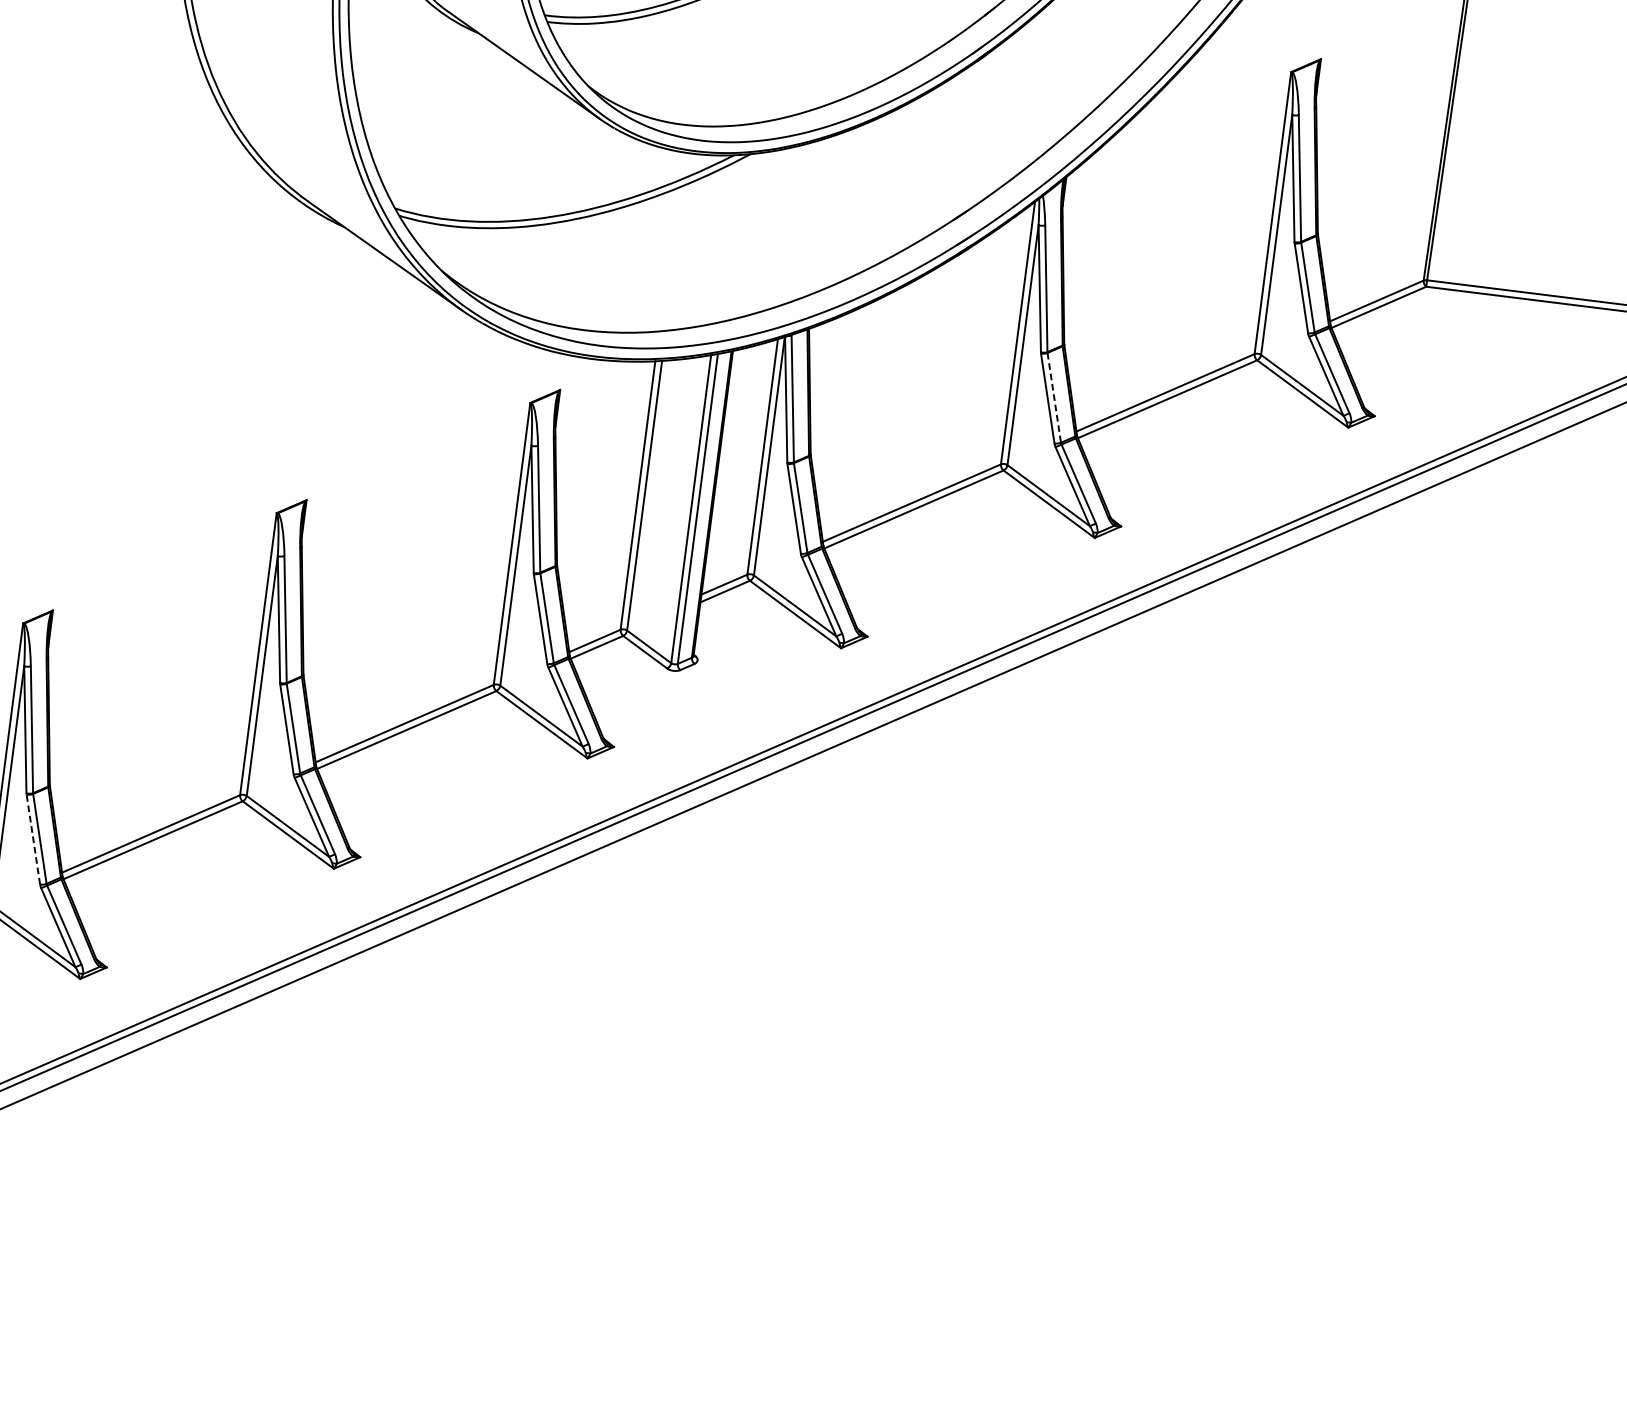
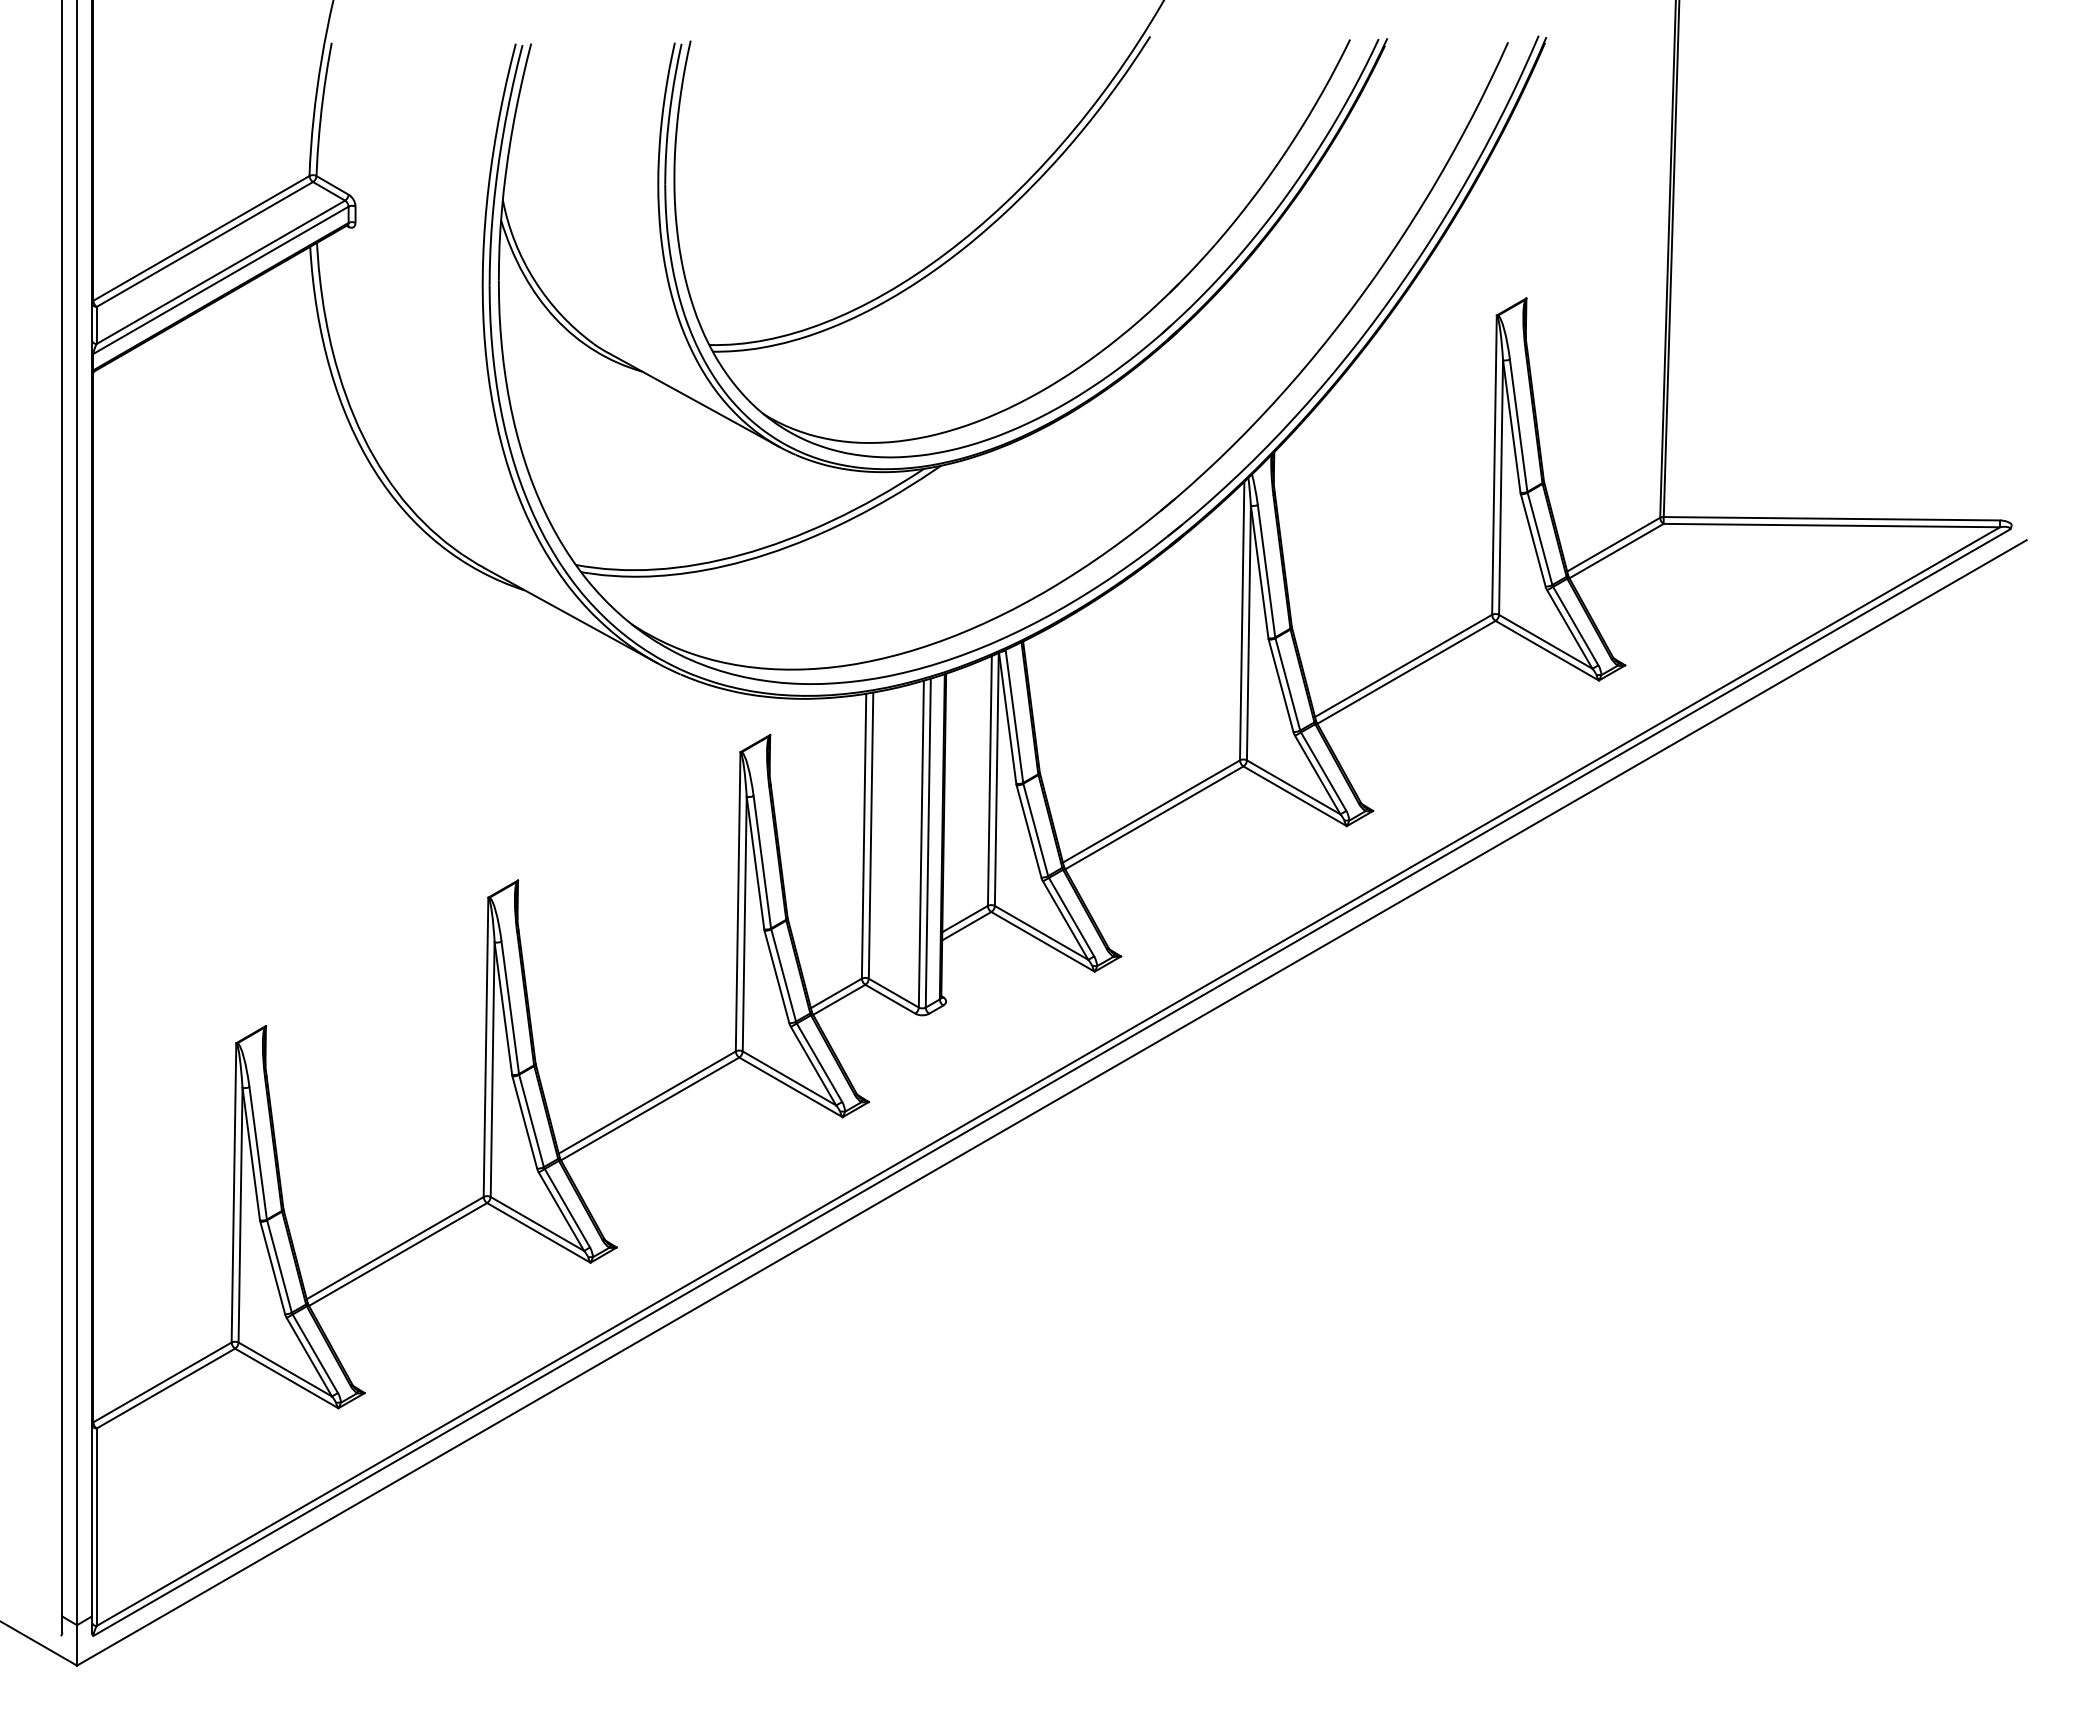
line: (1053, 397) -> (1287, 684), dashed -> solid
line: (33, 839) -> (272, 1268), dashed -> solid

